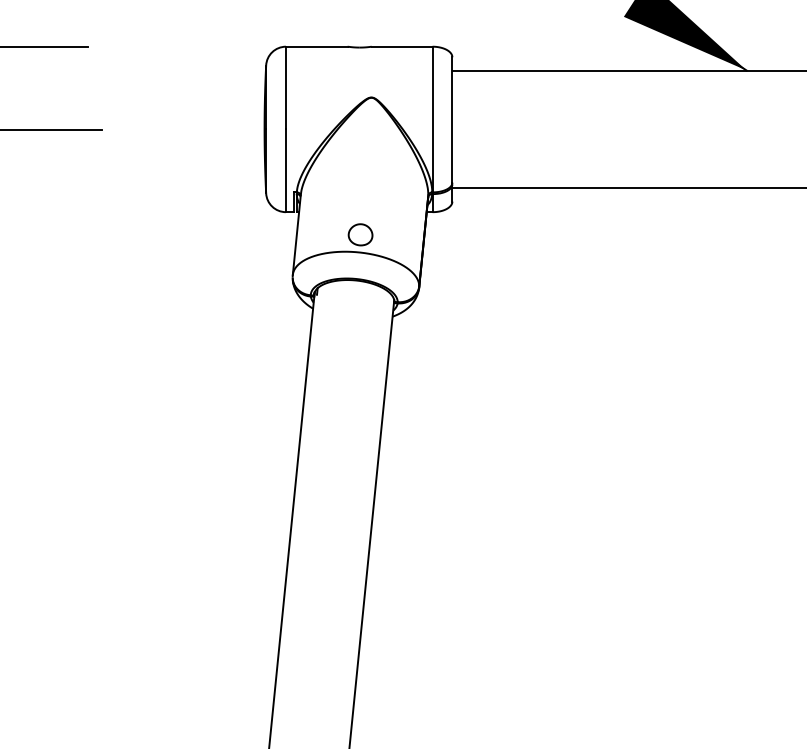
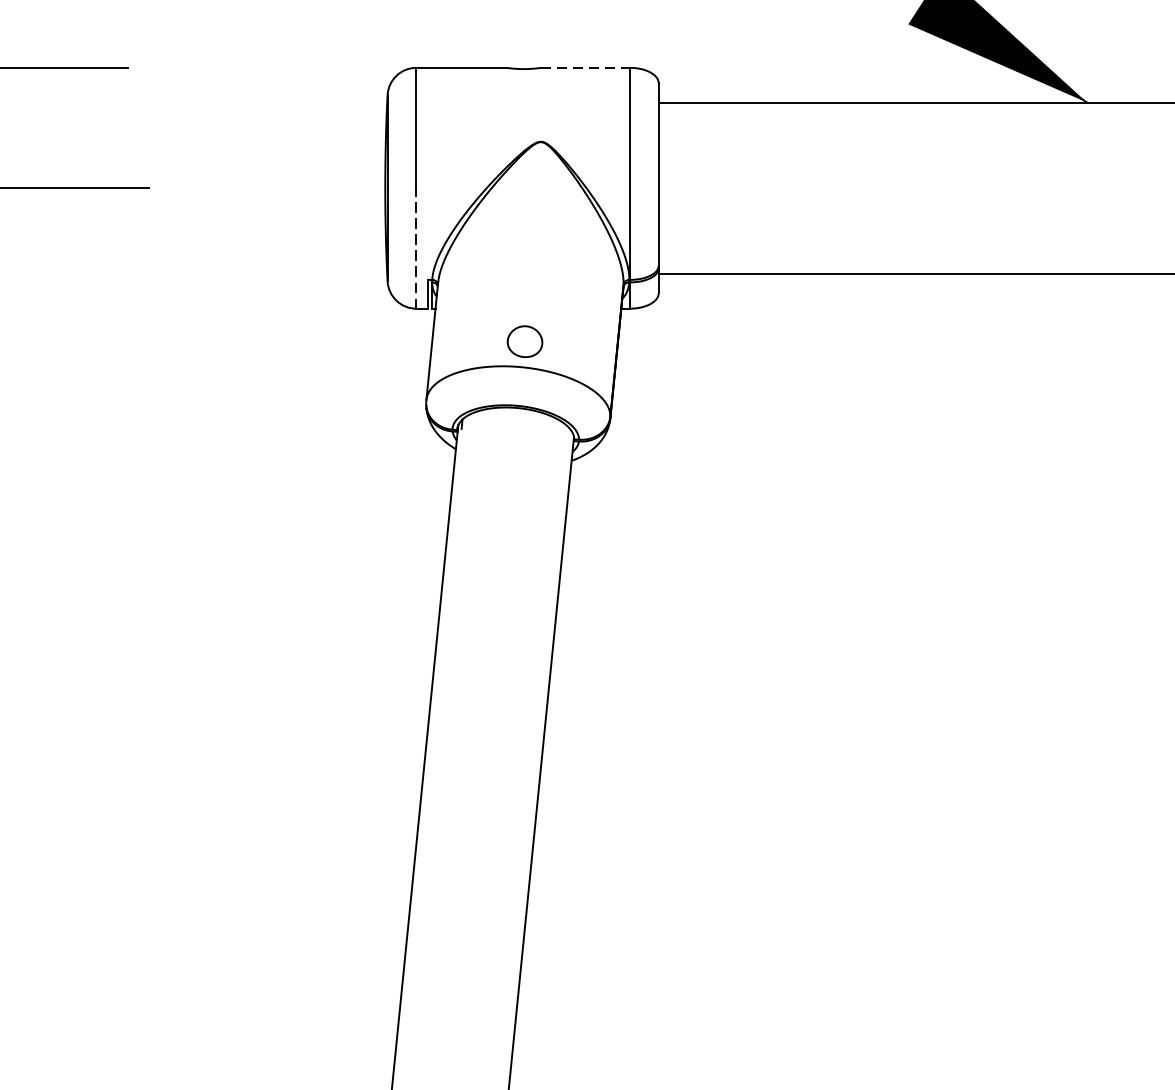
line: (402, 46) -> (586, 67), solid -> dashed
line: (285, 170) -> (415, 248), solid -> dashed

